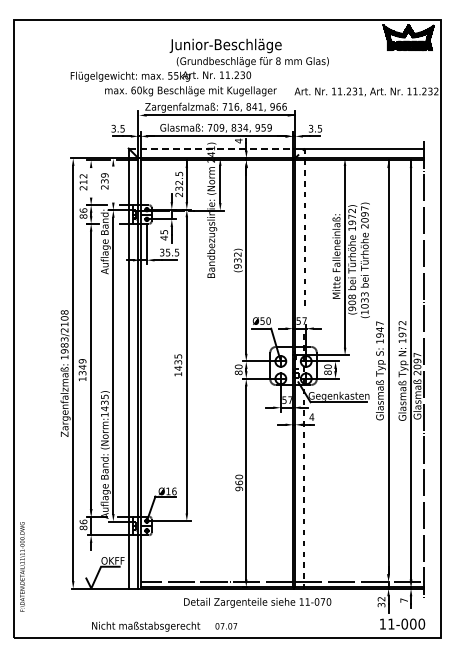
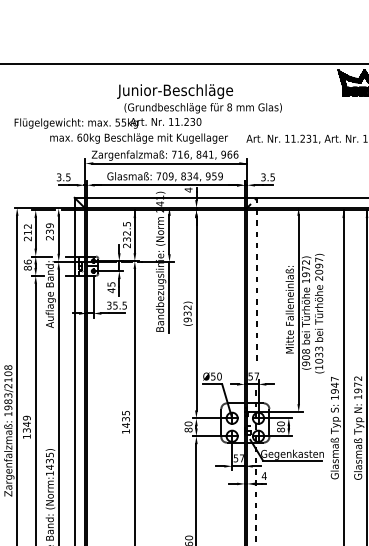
line: (211, 148) -> (160, 197), dashed -> solid
line: (91, 181) -> (36, 231), added
line: (113, 183) -> (58, 234), added
line: (220, 244) -> (169, 297), added

